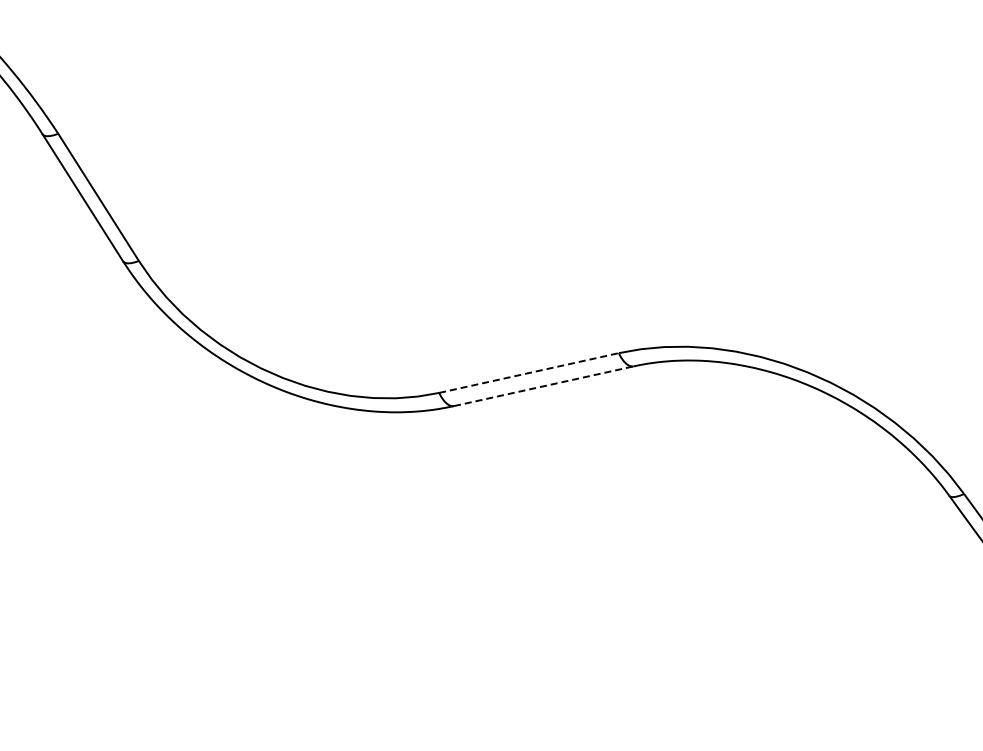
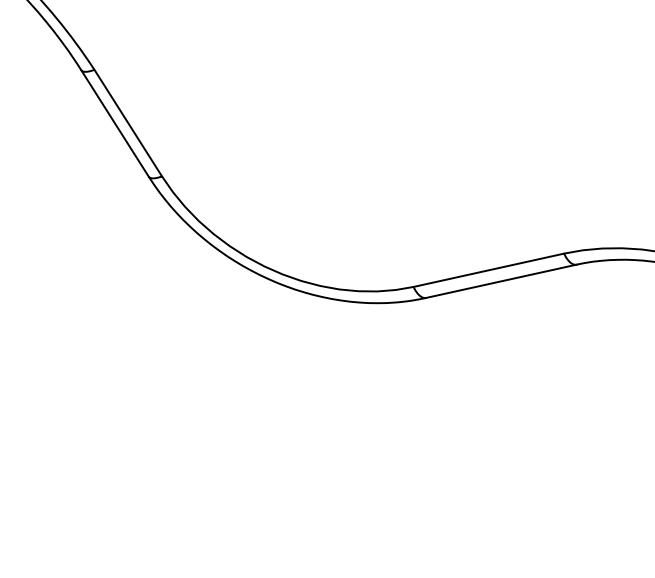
line: (528, 373) -> (488, 270), dashed -> solid
line: (543, 386) -> (500, 281), dashed -> solid

